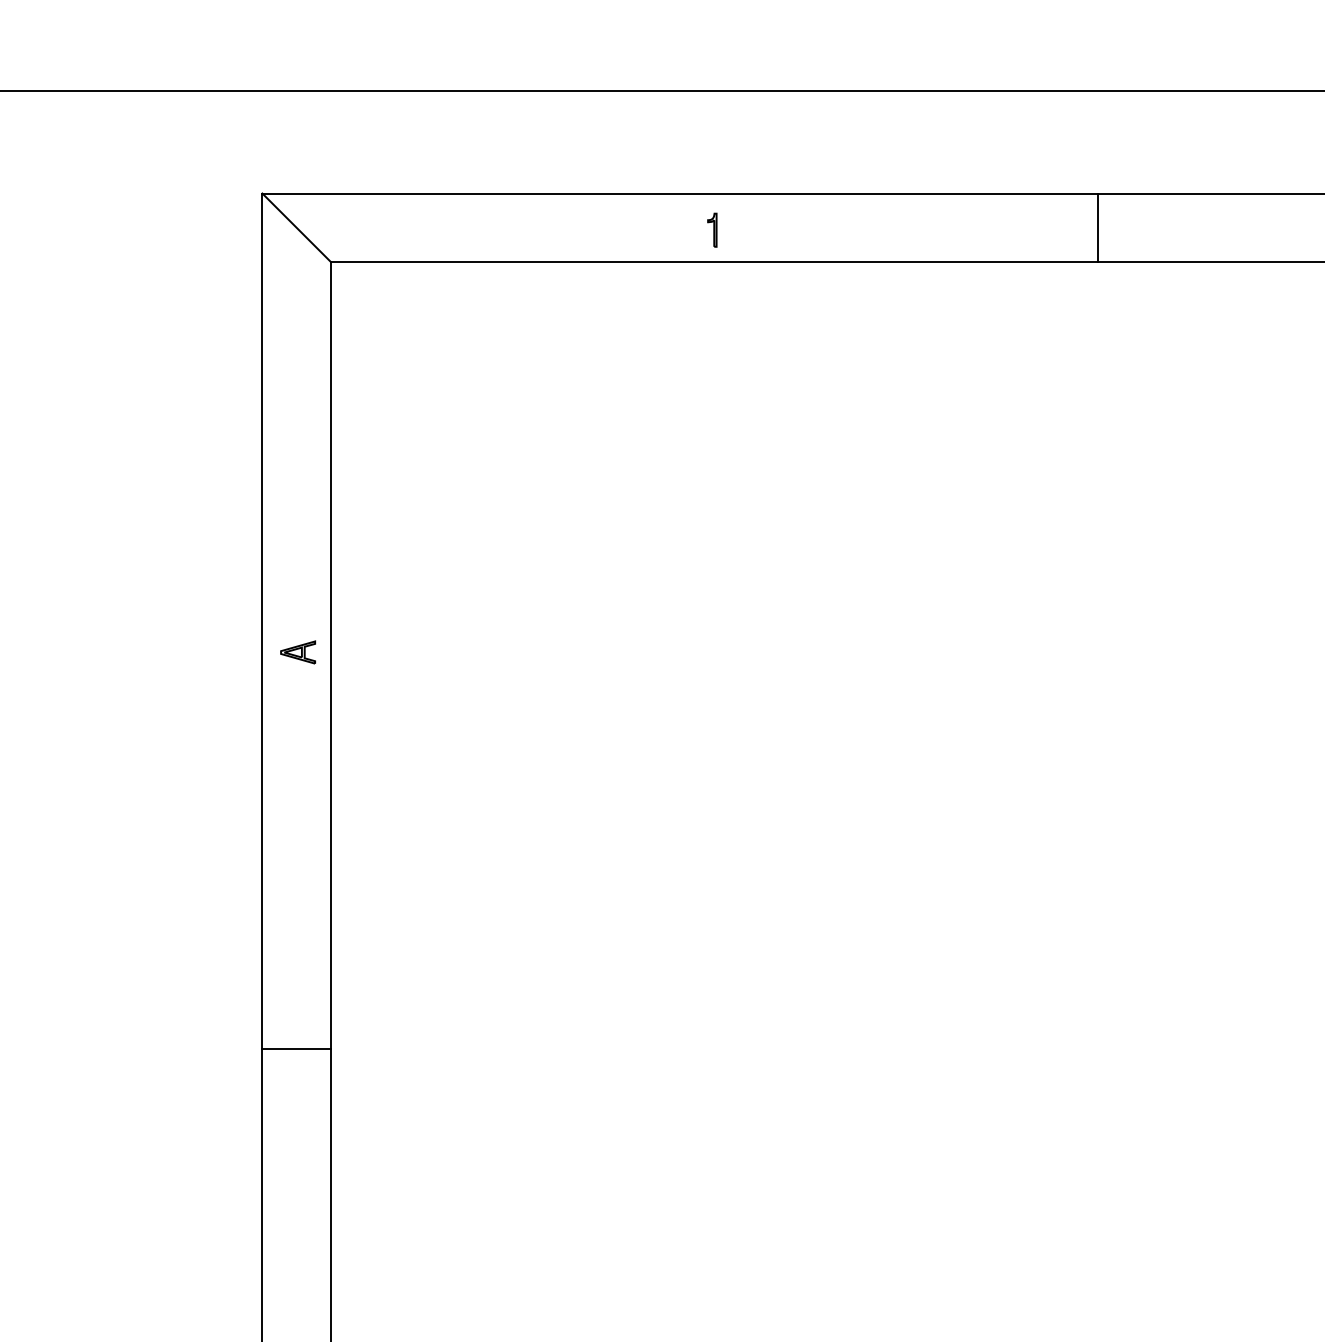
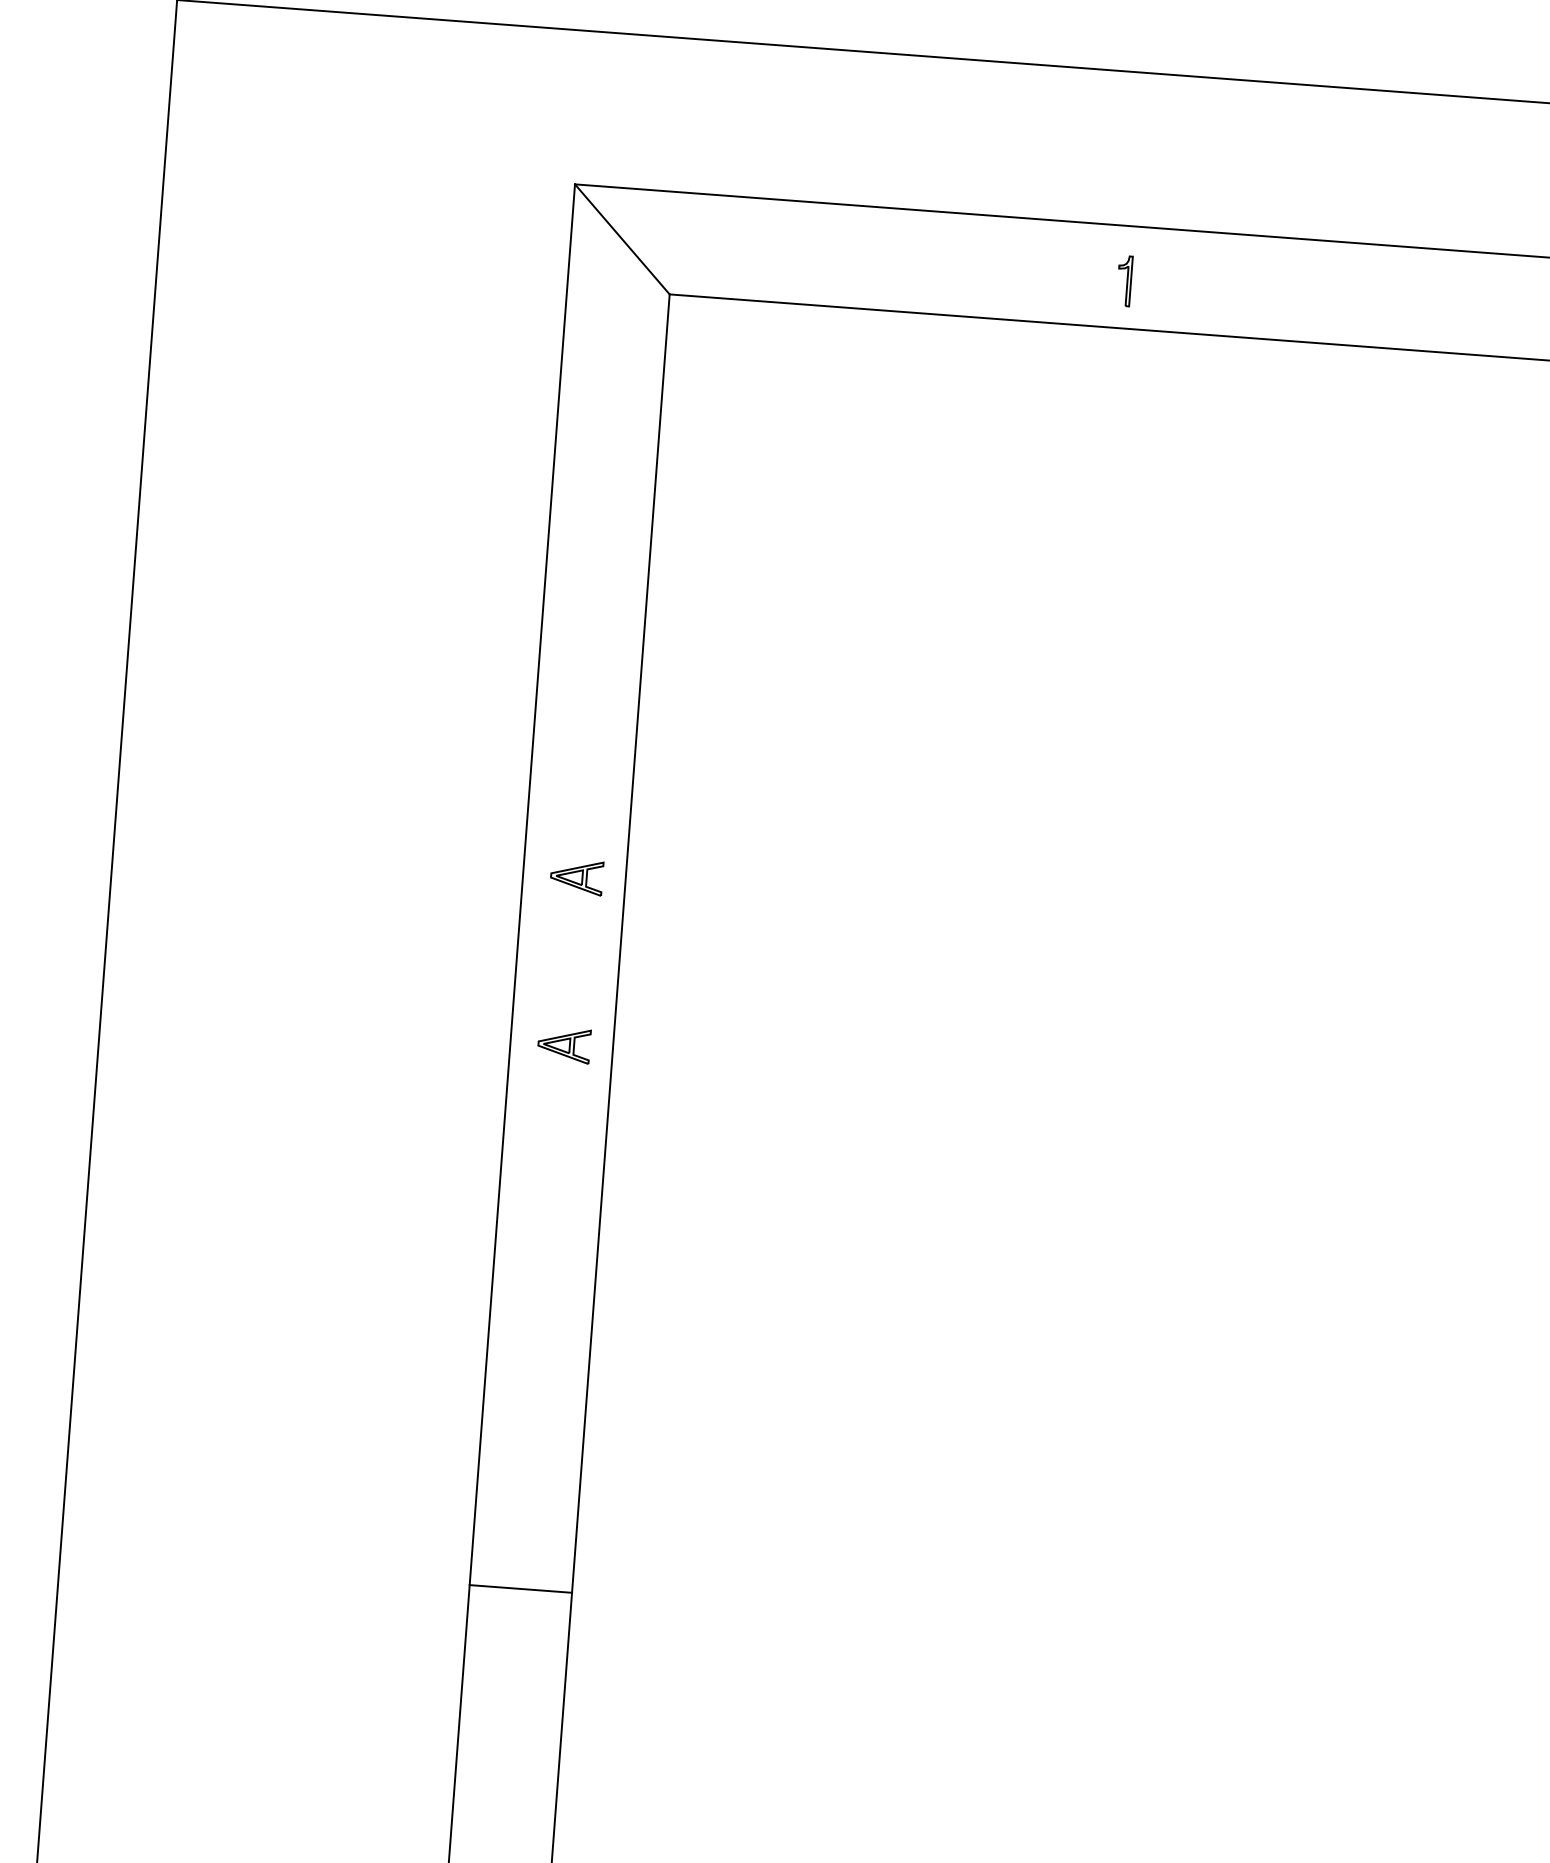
part: (712, 229) -> (1124, 279), moved
part: (297, 764) -> (563, 1045), added
line: (296, 1048) -> (520, 1588), moved

